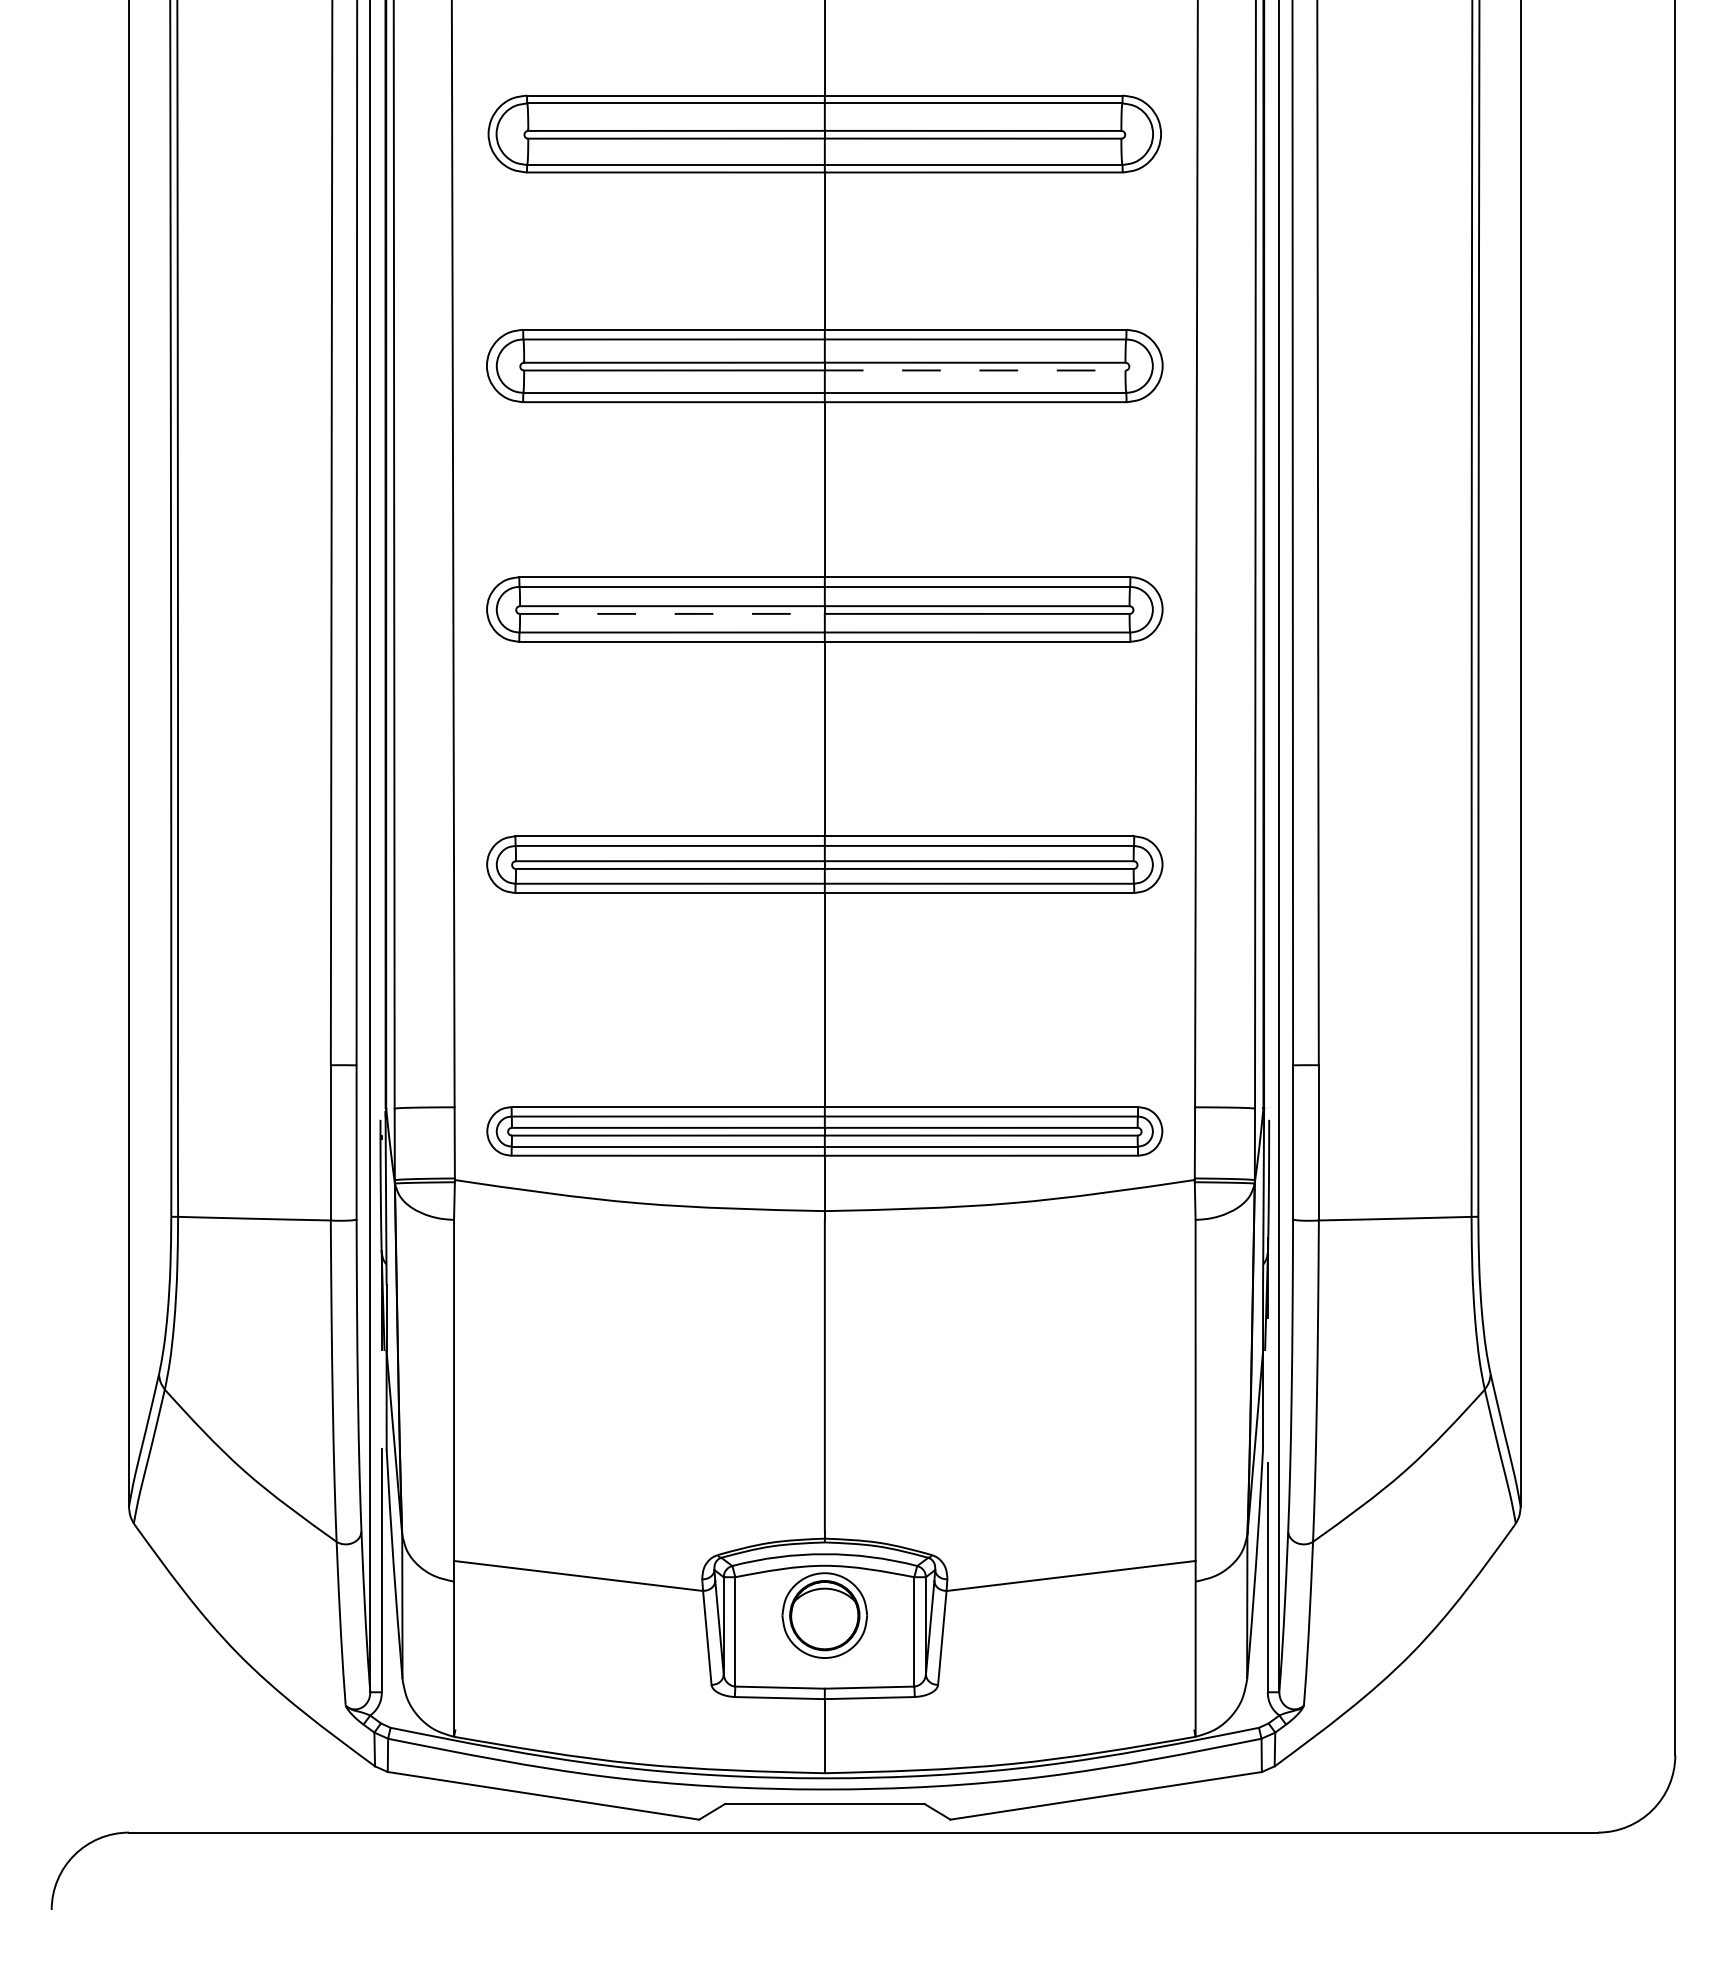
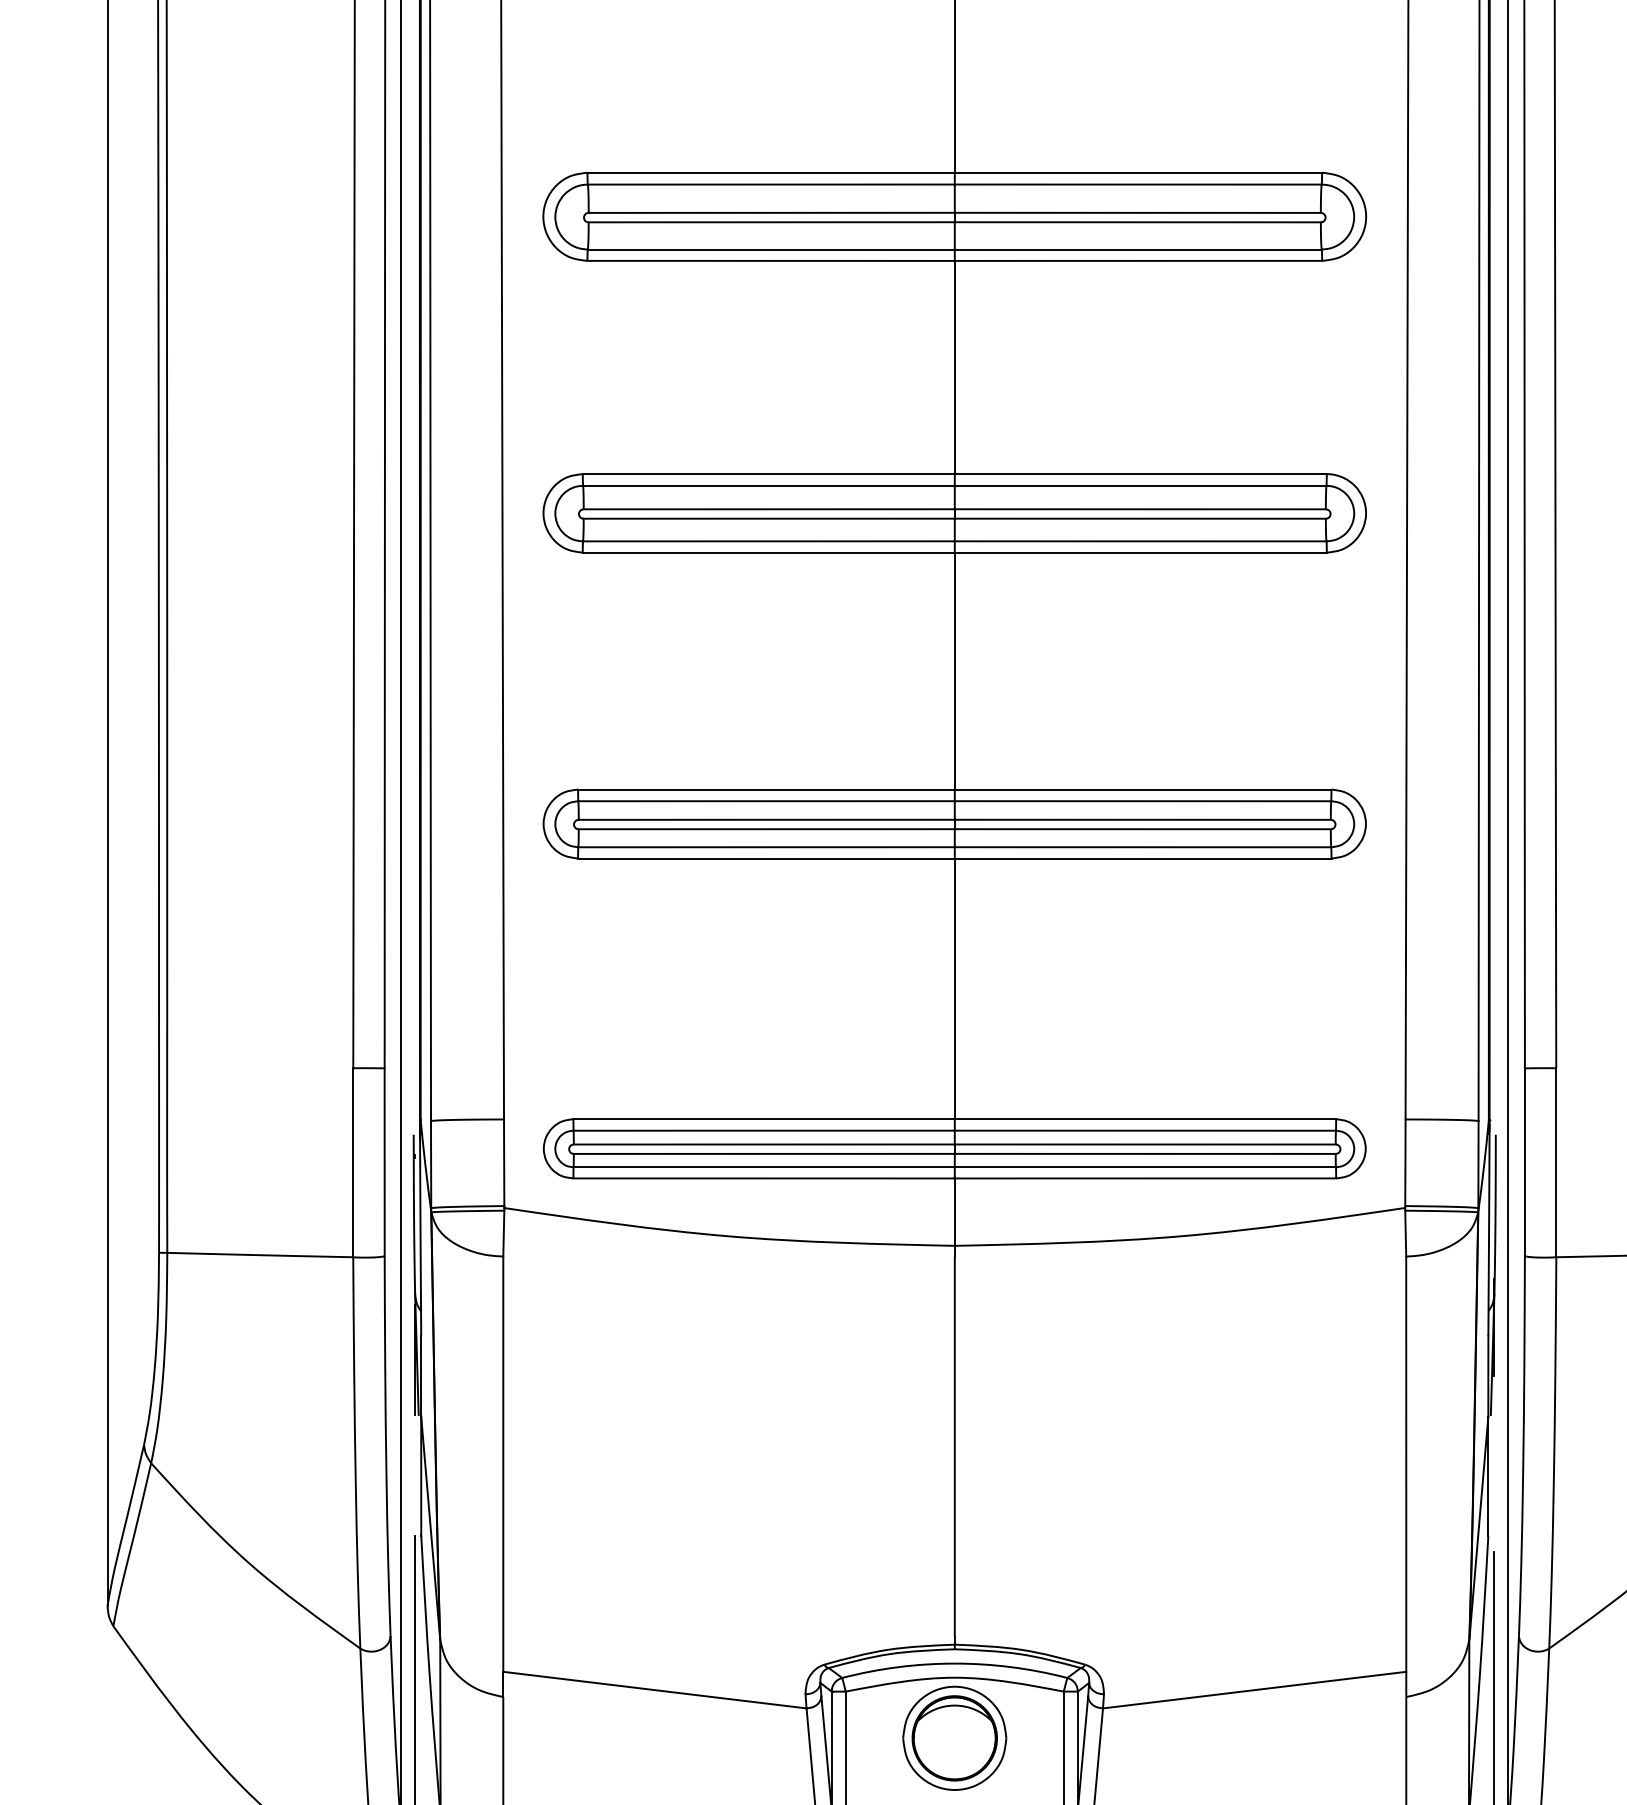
line: (975, 370) -> (1138, 222), dashed -> solid
line: (672, 613) -> (769, 518), dashed -> solid

